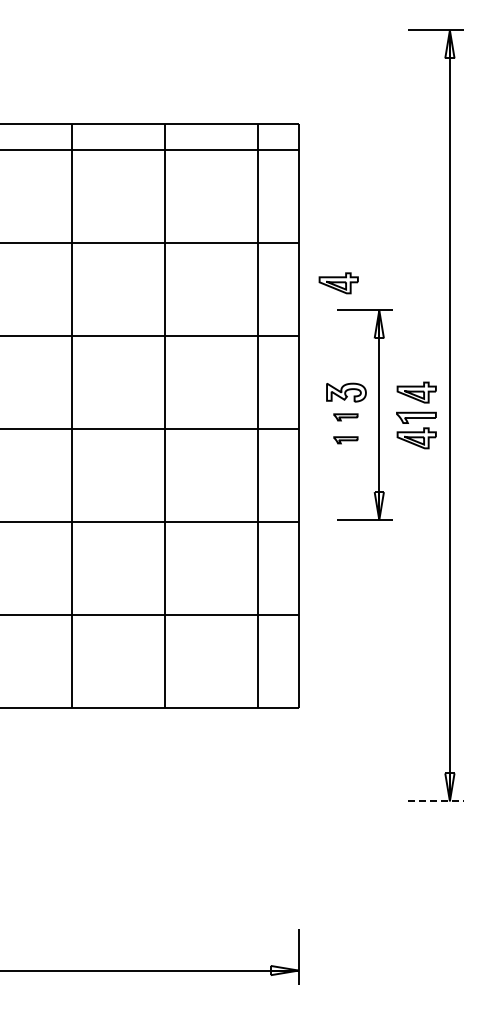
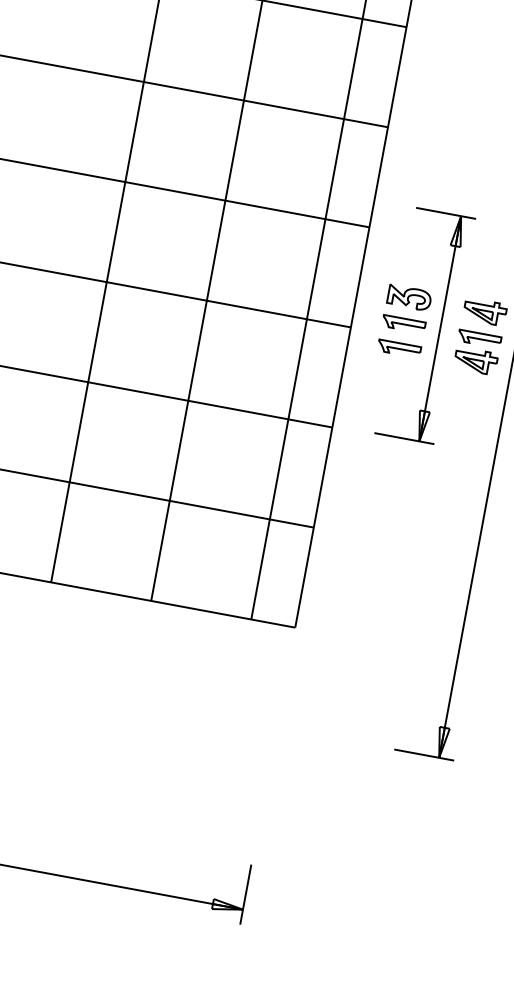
part: (338, 283) -> (422, 179), removed
part: (345, 417) -> (403, 324), size x1.67
part: (345, 440) -> (398, 349), size x1.67
line: (435, 801) -> (423, 755), dashed -> solid

